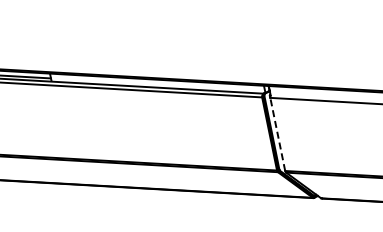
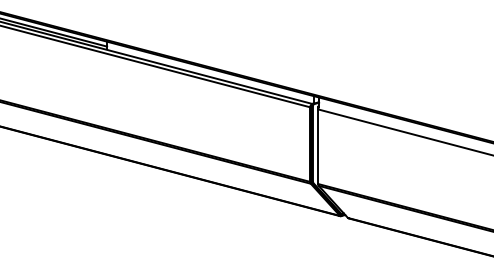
line: (278, 134) -> (318, 146), dashed -> solid

